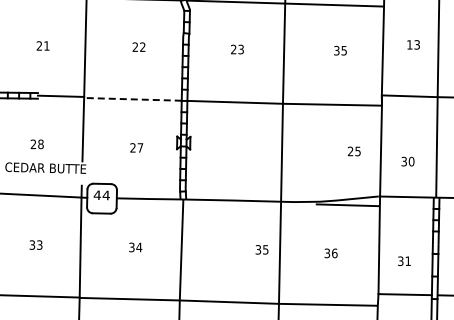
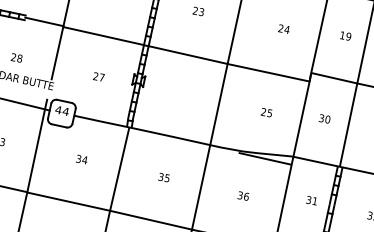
text: (417, 44) -> (349, 36), 13 -> 19
text: (340, 50) -> (284, 28), 35 -> 24
line: (132, 99) -> (103, 36), dashed -> solid
text: (353, 151) -> (266, 112), moved
text: (407, 161) -> (324, 118), moved
text: (261, 249) -> (163, 177), moved
text: (404, 260) -> (312, 200), moved

